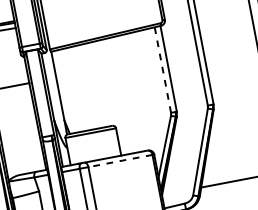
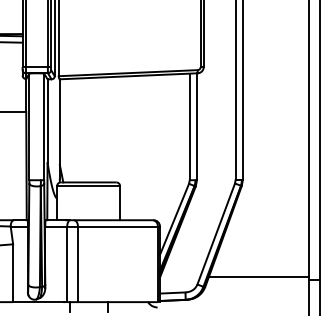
line: (162, 69) -> (189, 126), dashed -> solid
line: (120, 161) -> (117, 226), dashed -> solid

